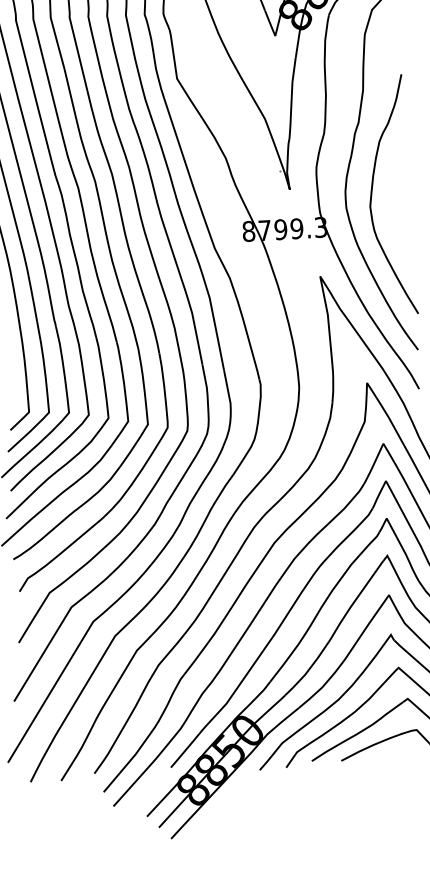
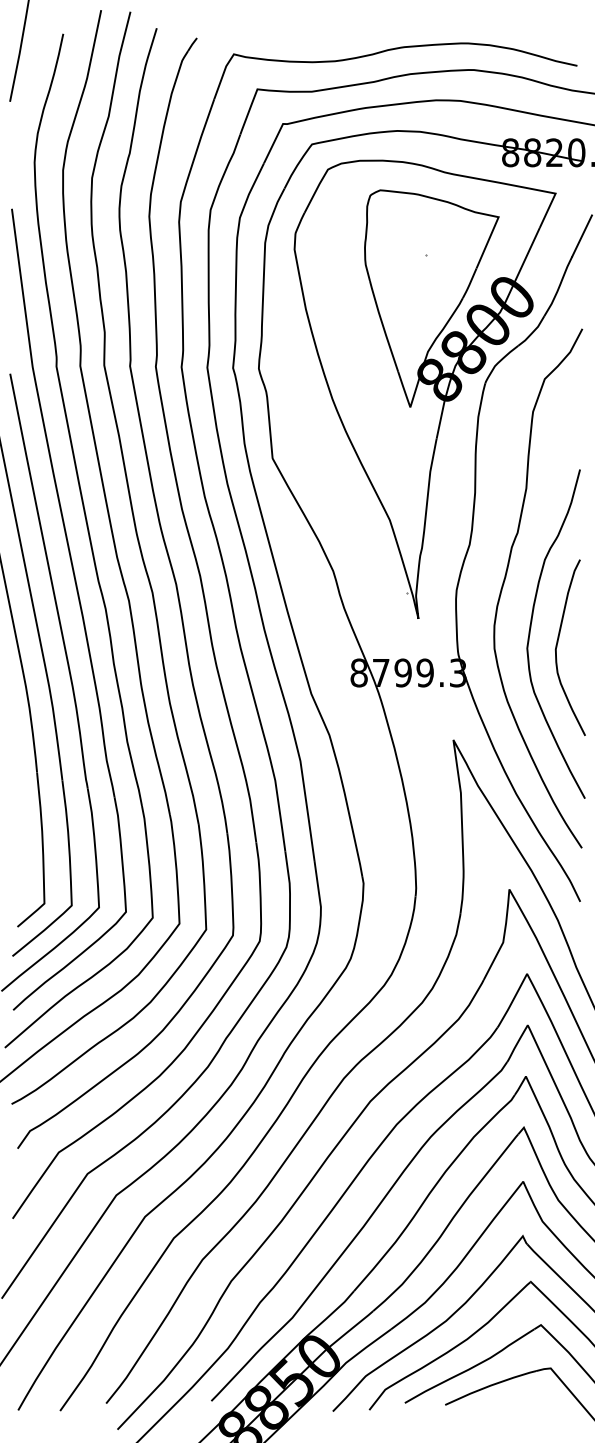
curve: (392, 204) -> (557, 647), added

